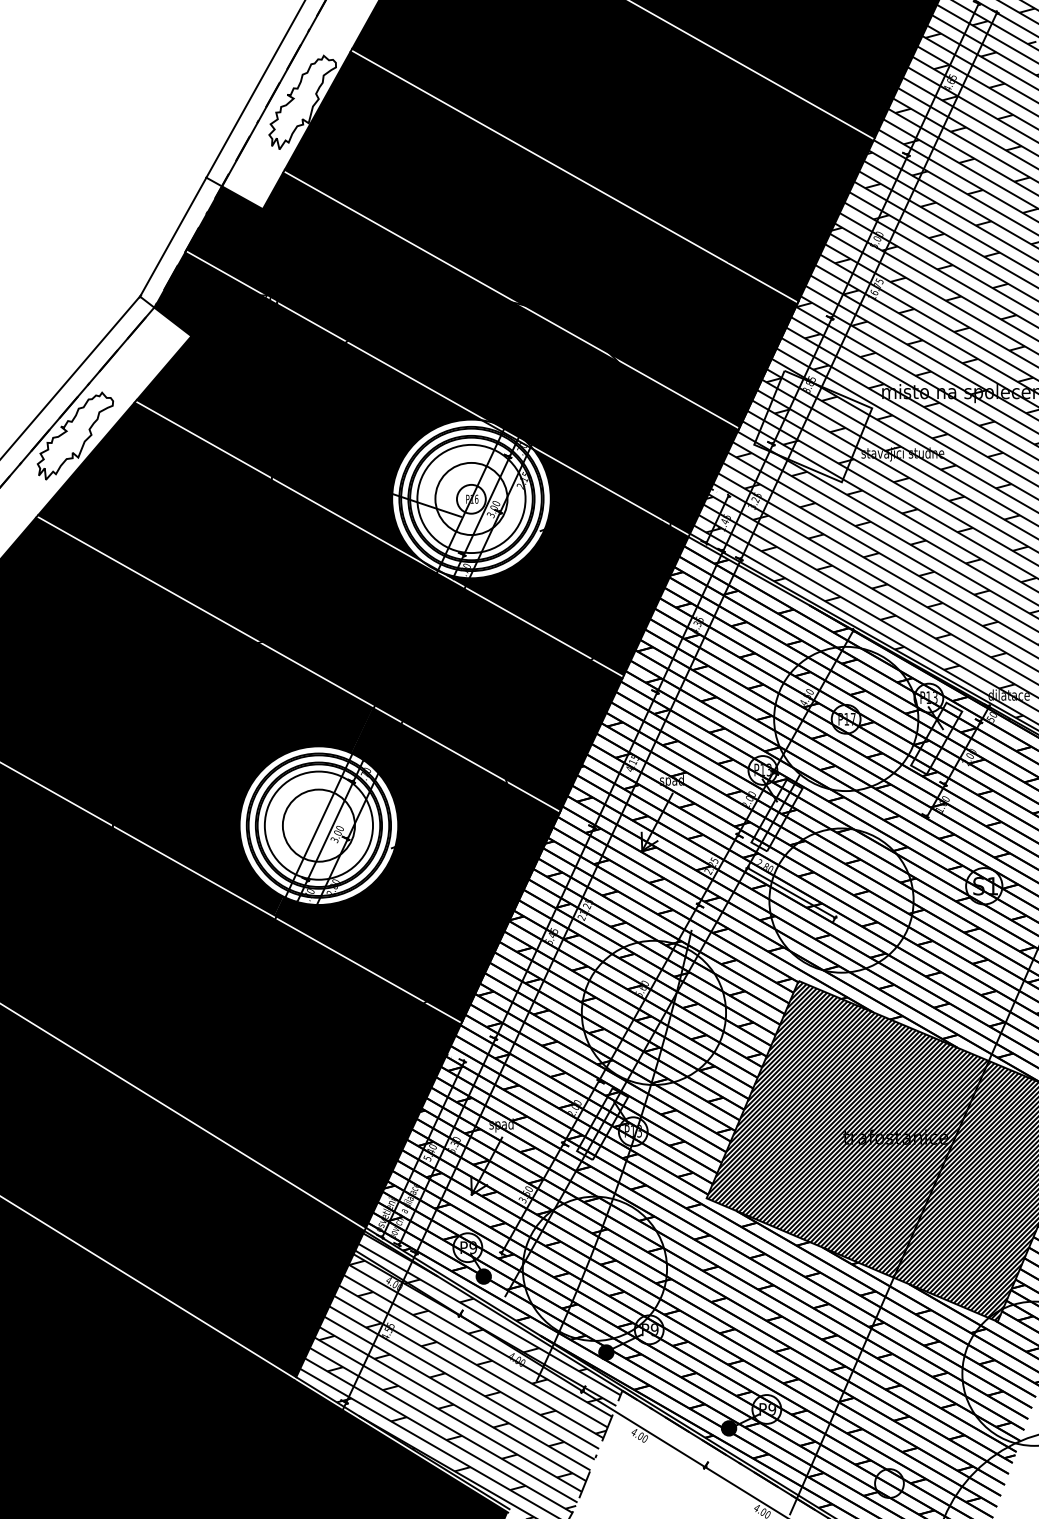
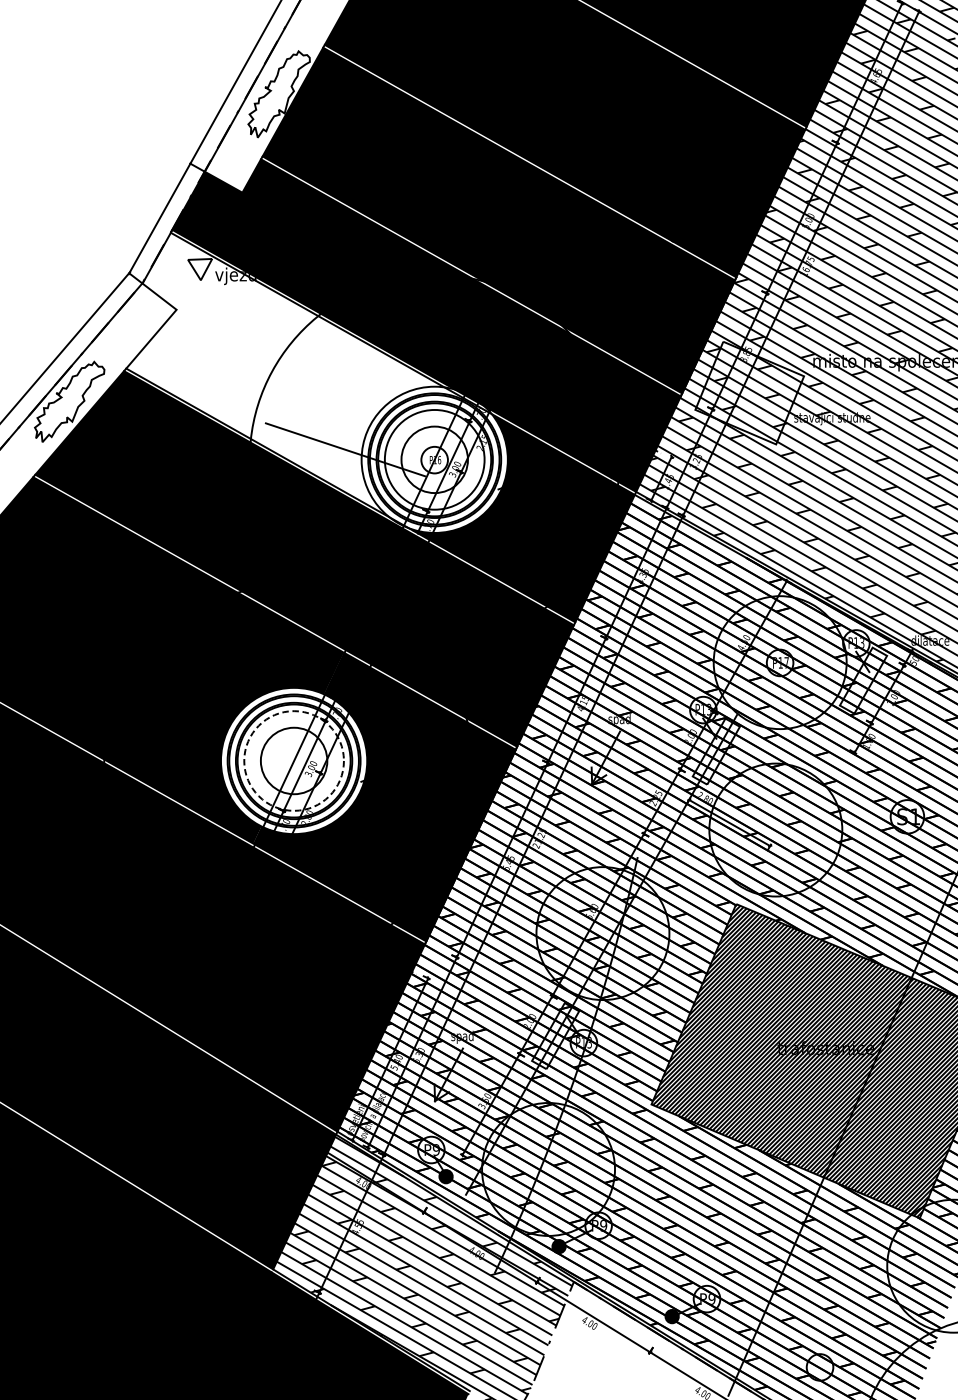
fill: (308, 406) -> (284, 374), removed
circle: (318, 825) -> (293, 760), solid -> dashed

